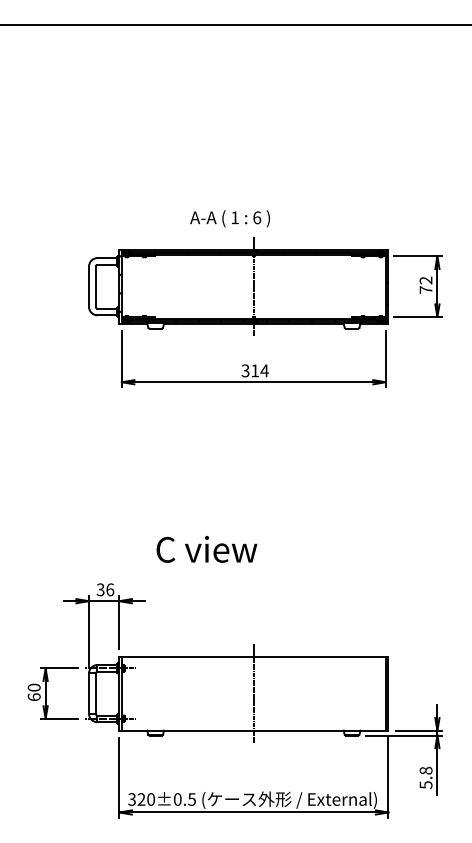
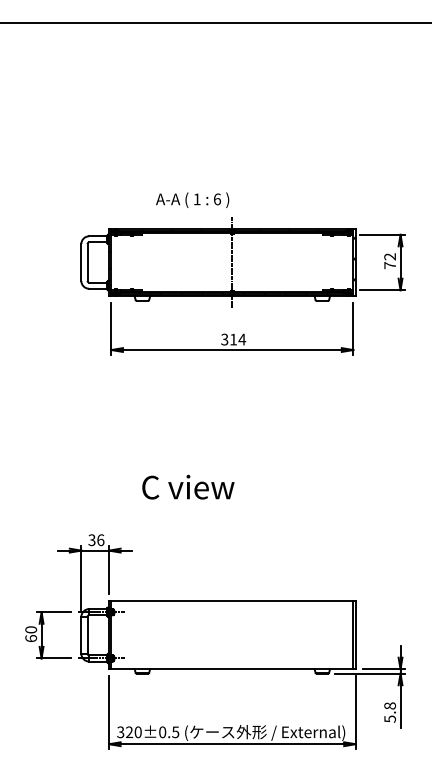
text: (229, 217) -> (192, 199), moved
text: (207, 548) -> (188, 486), moved
line: (254, 692) -> (232, 634), removed

